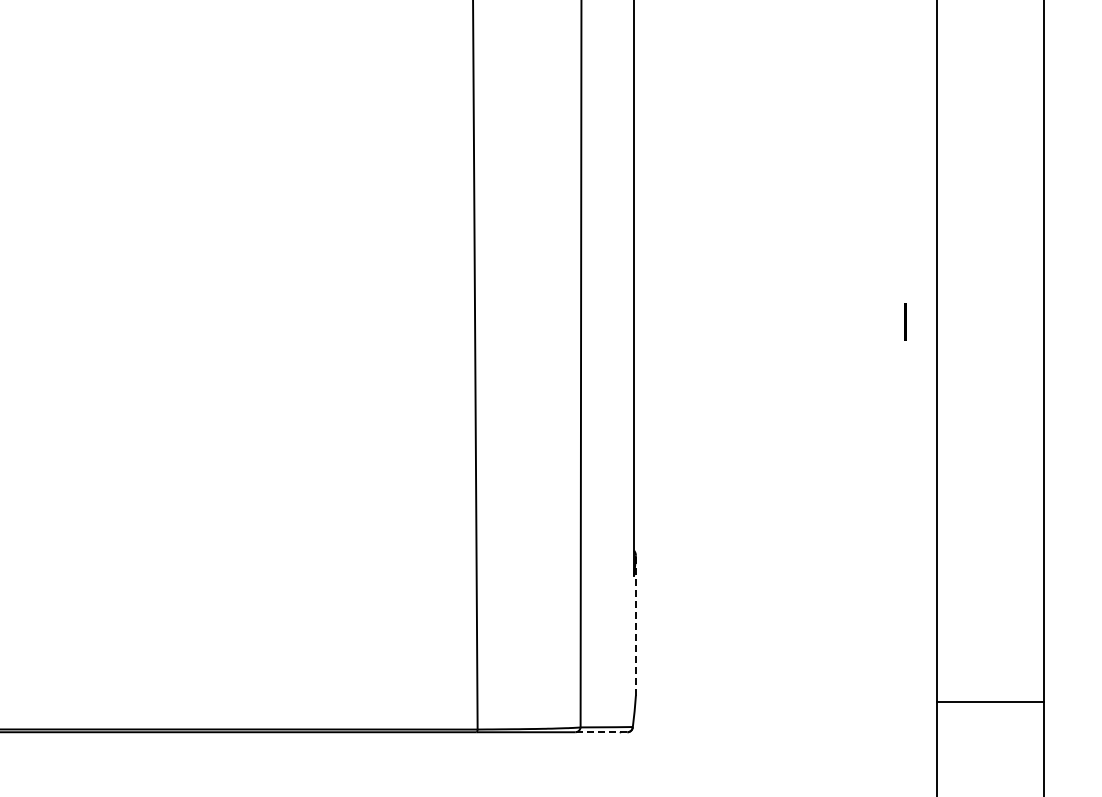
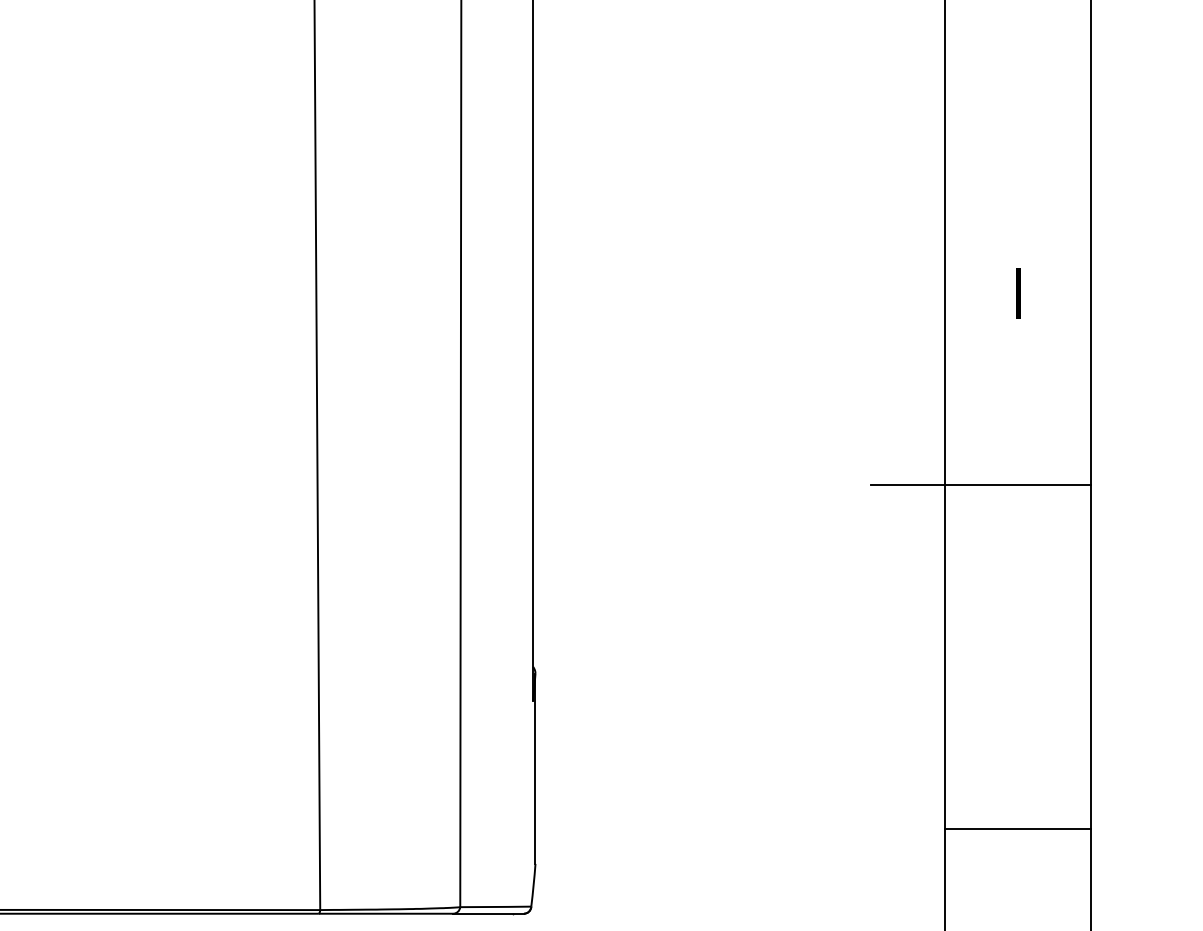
text: (905, 321) -> (1019, 292), moved
line: (963, 416) -> (980, 484), added
line: (635, 625) -> (534, 768), dashed -> solid
line: (990, 701) -> (1017, 828), moved
line: (600, 732) -> (487, 914), dashed -> solid

